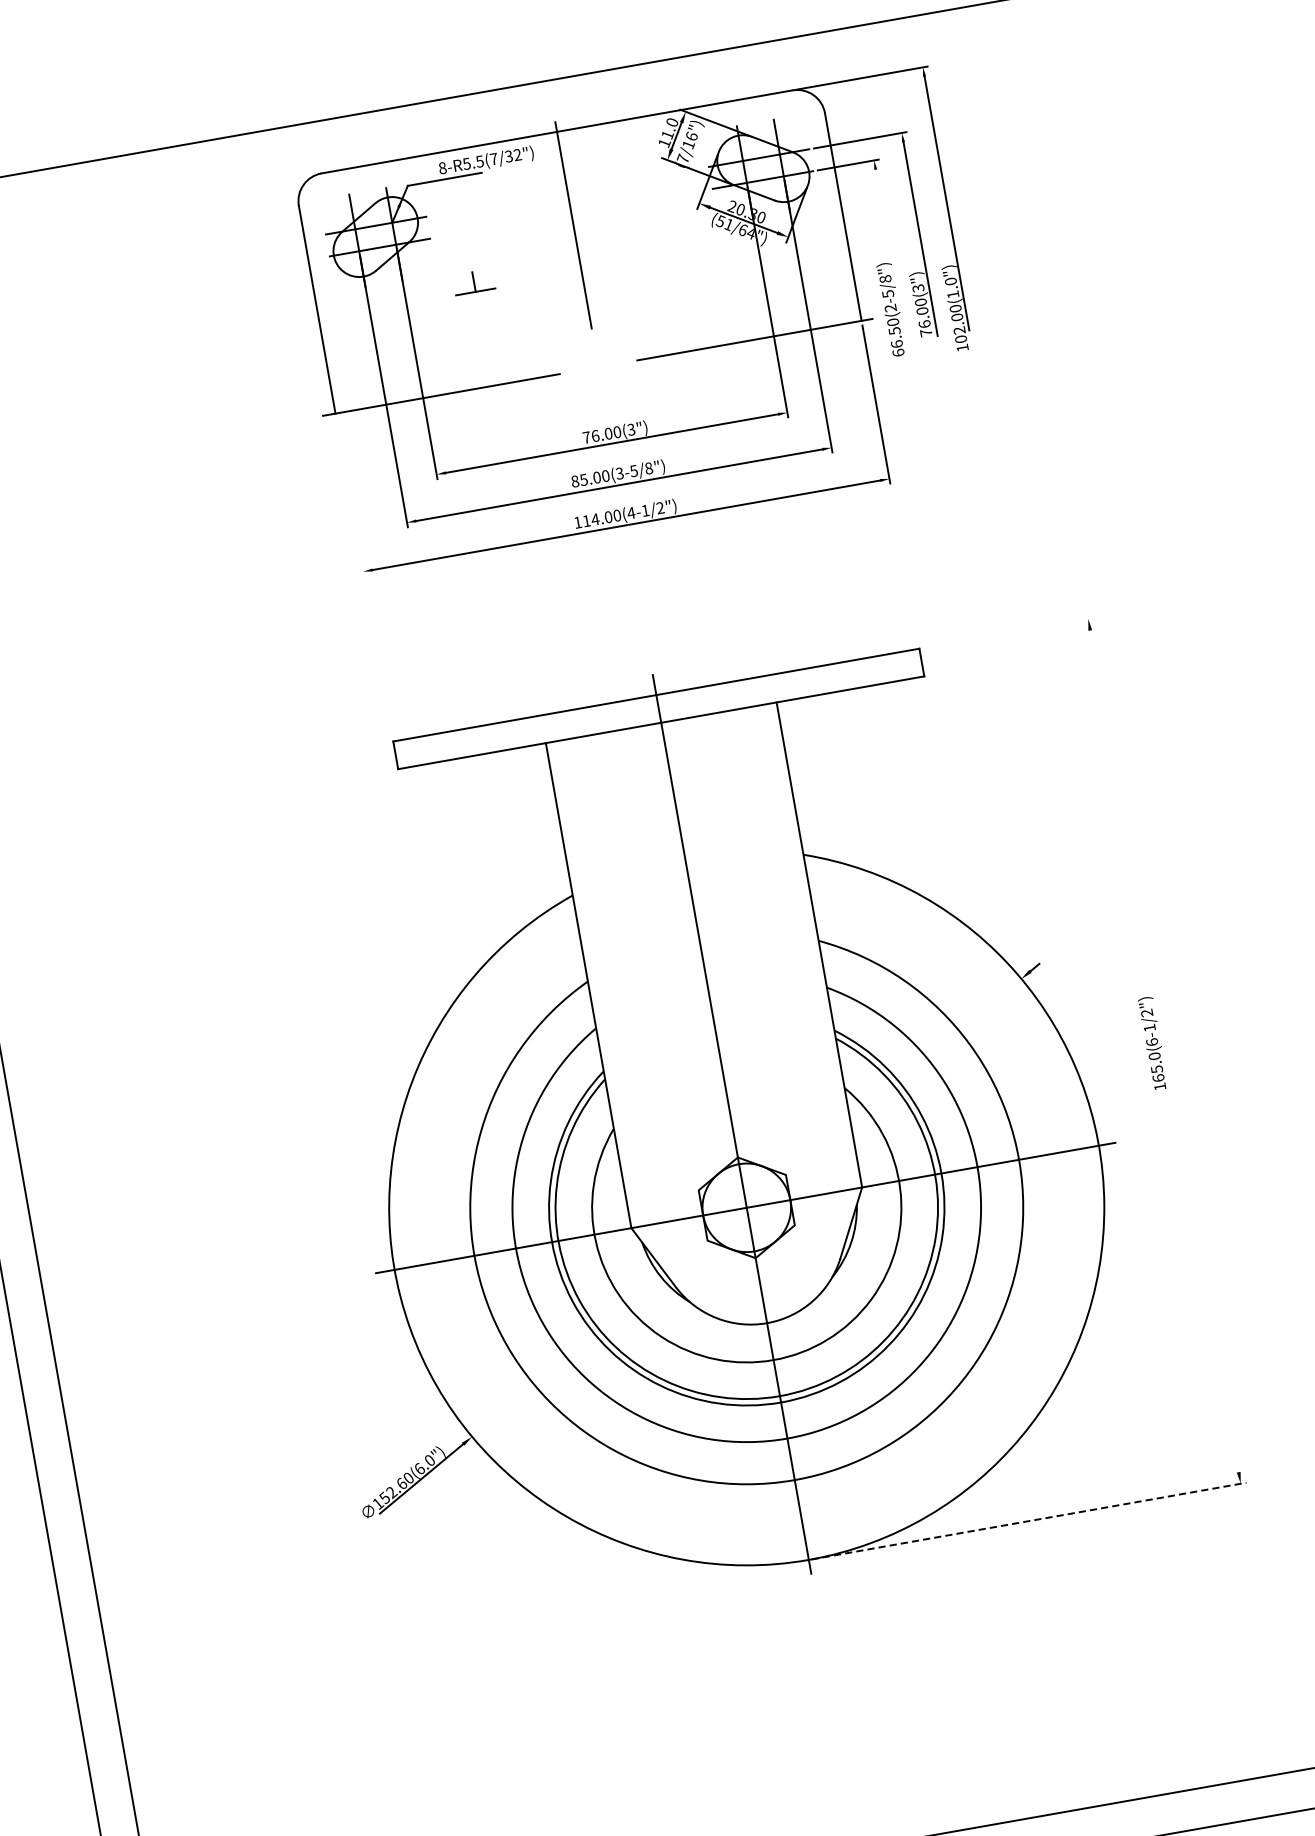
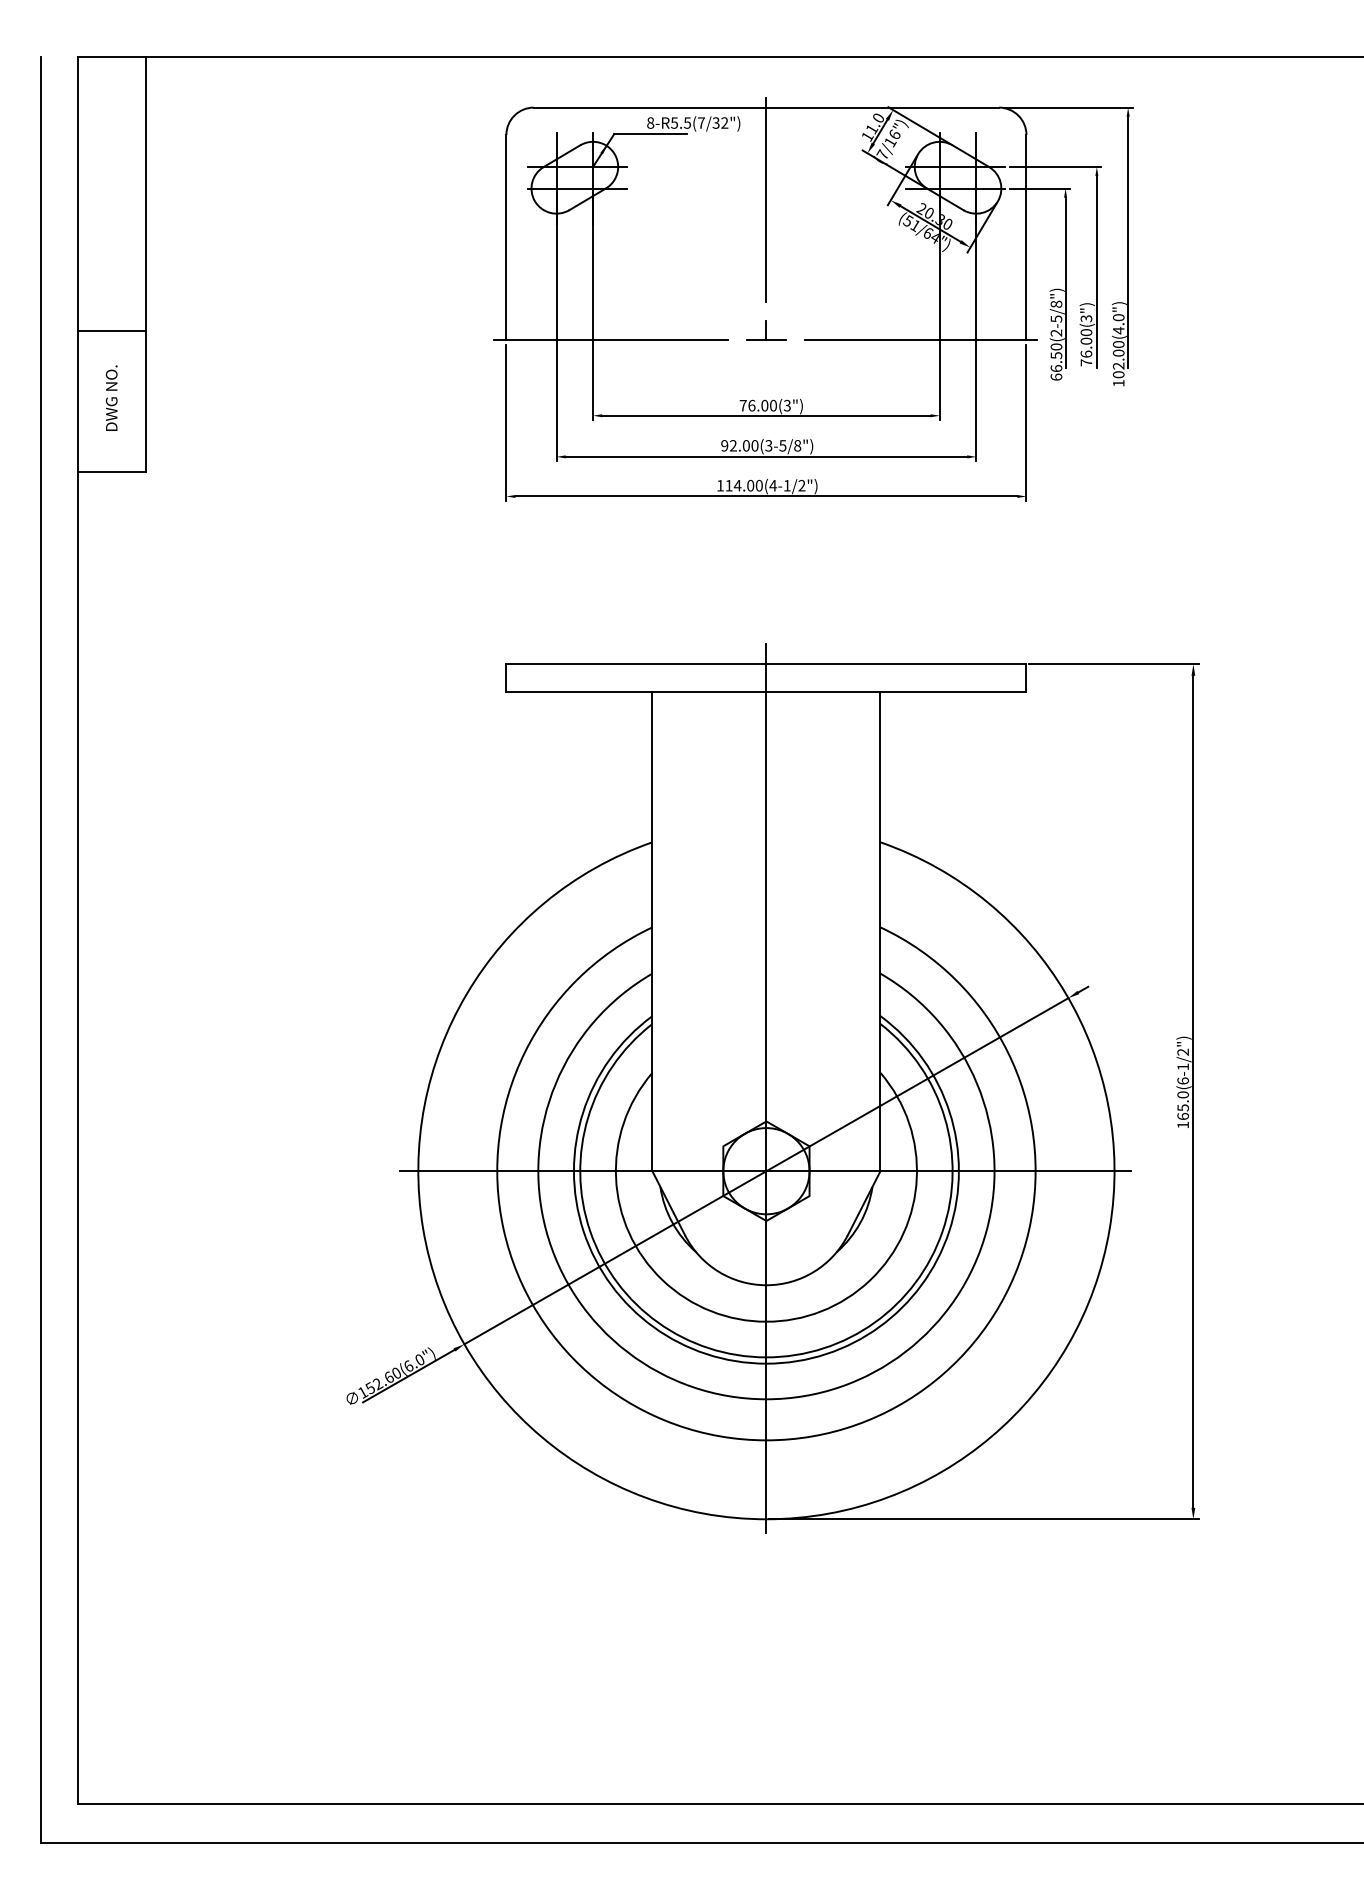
line: (890, 255) -> (1065, 282), added
part: (474, 282) -> (766, 330), moved
text: (952, 294) -> (1118, 330), 102.00(1.0") -> 102.00(4.0")
text: (578, 480) -> (728, 445), 85.00(3-5/8") -> 92.00(3-5/8")
line: (350, 496) -> (506, 422), added
line: (1008, 633) -> (1114, 664), added
line: (1164, 1051) -> (1193, 1091), added
line: (746, 1208) -> (766, 1171), added
line: (1029, 1521) -> (984, 1519), dashed -> solid

